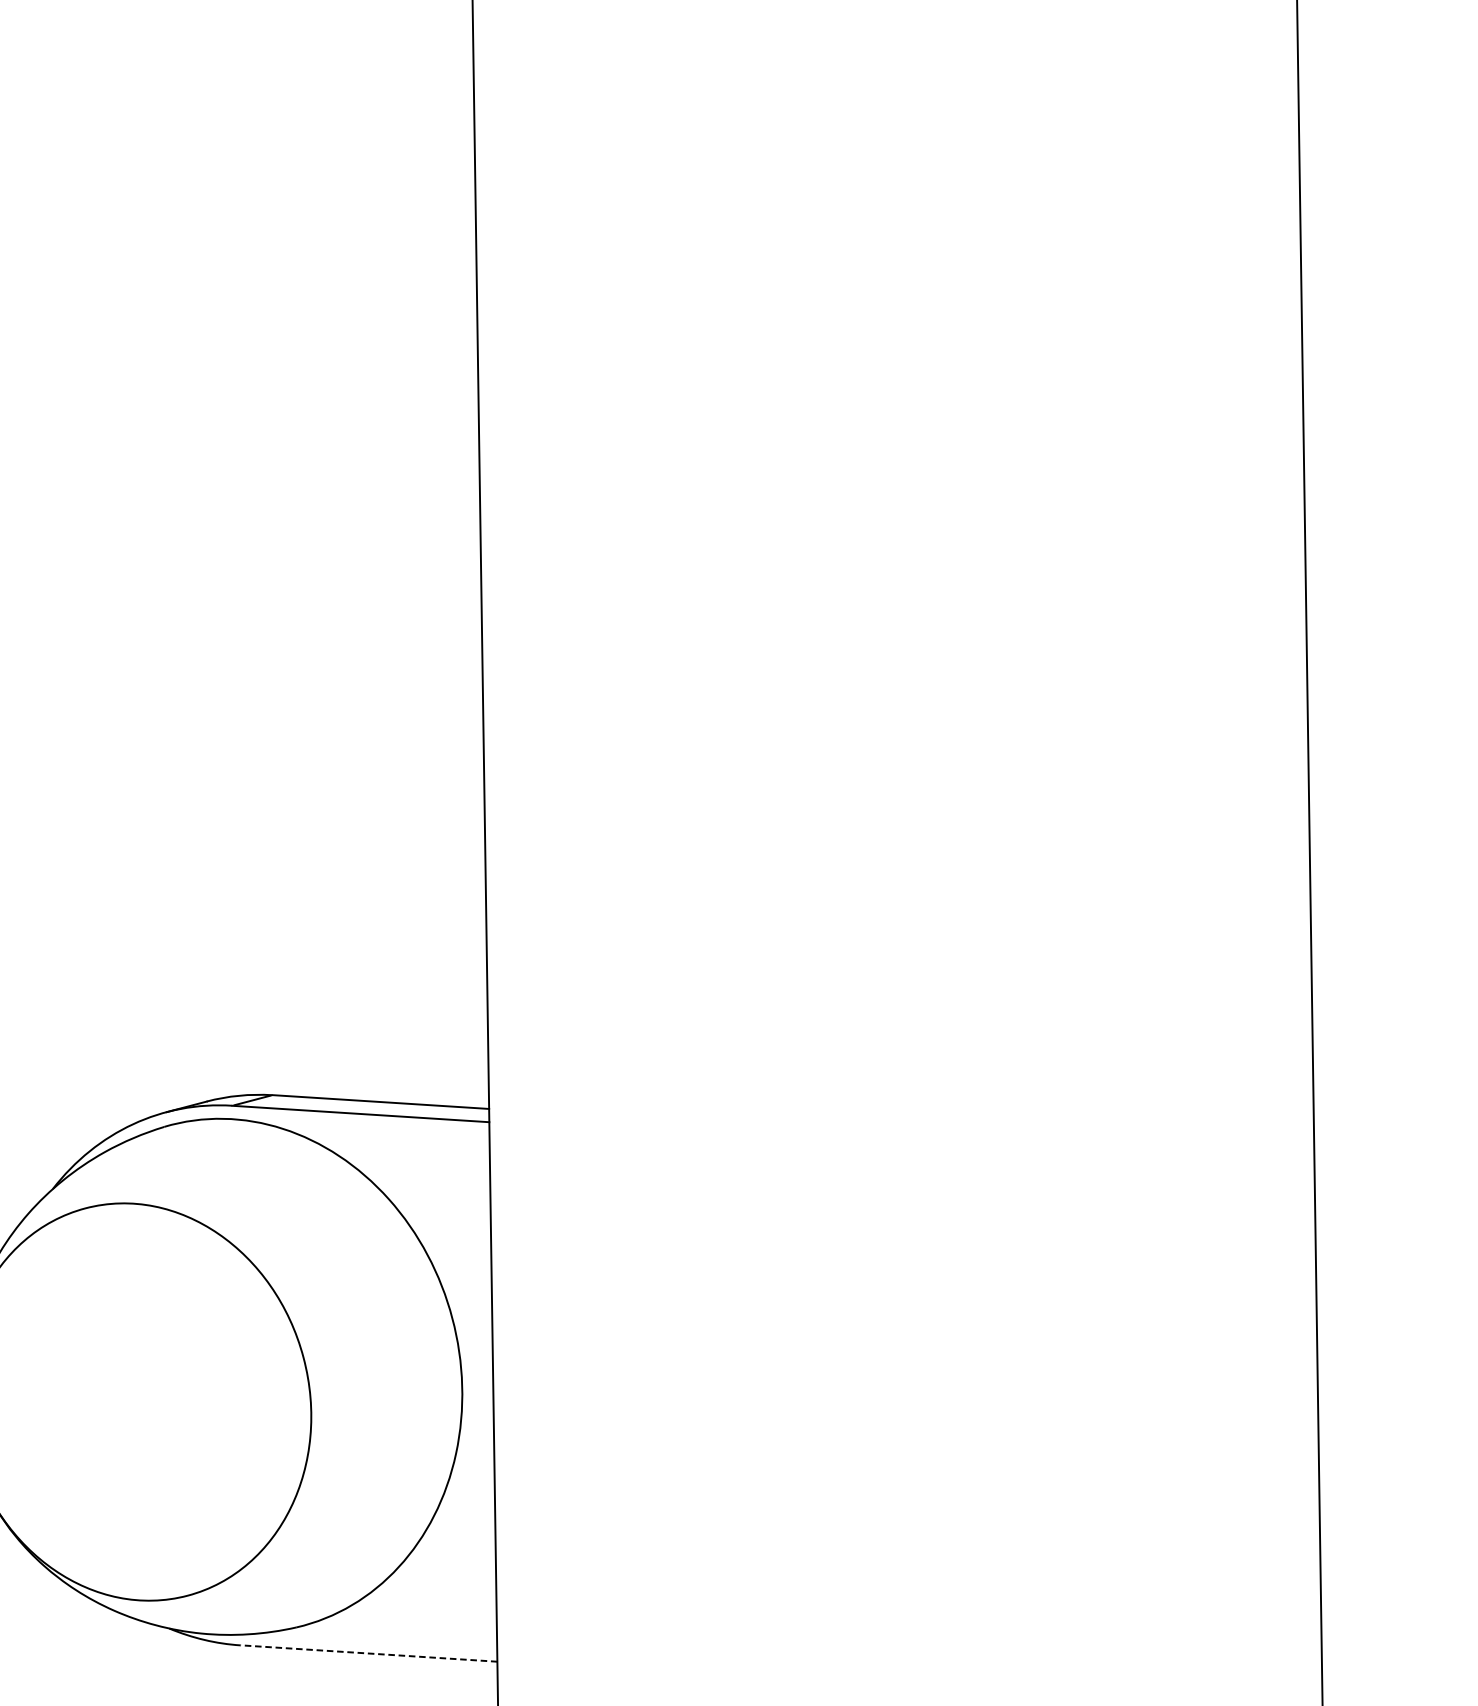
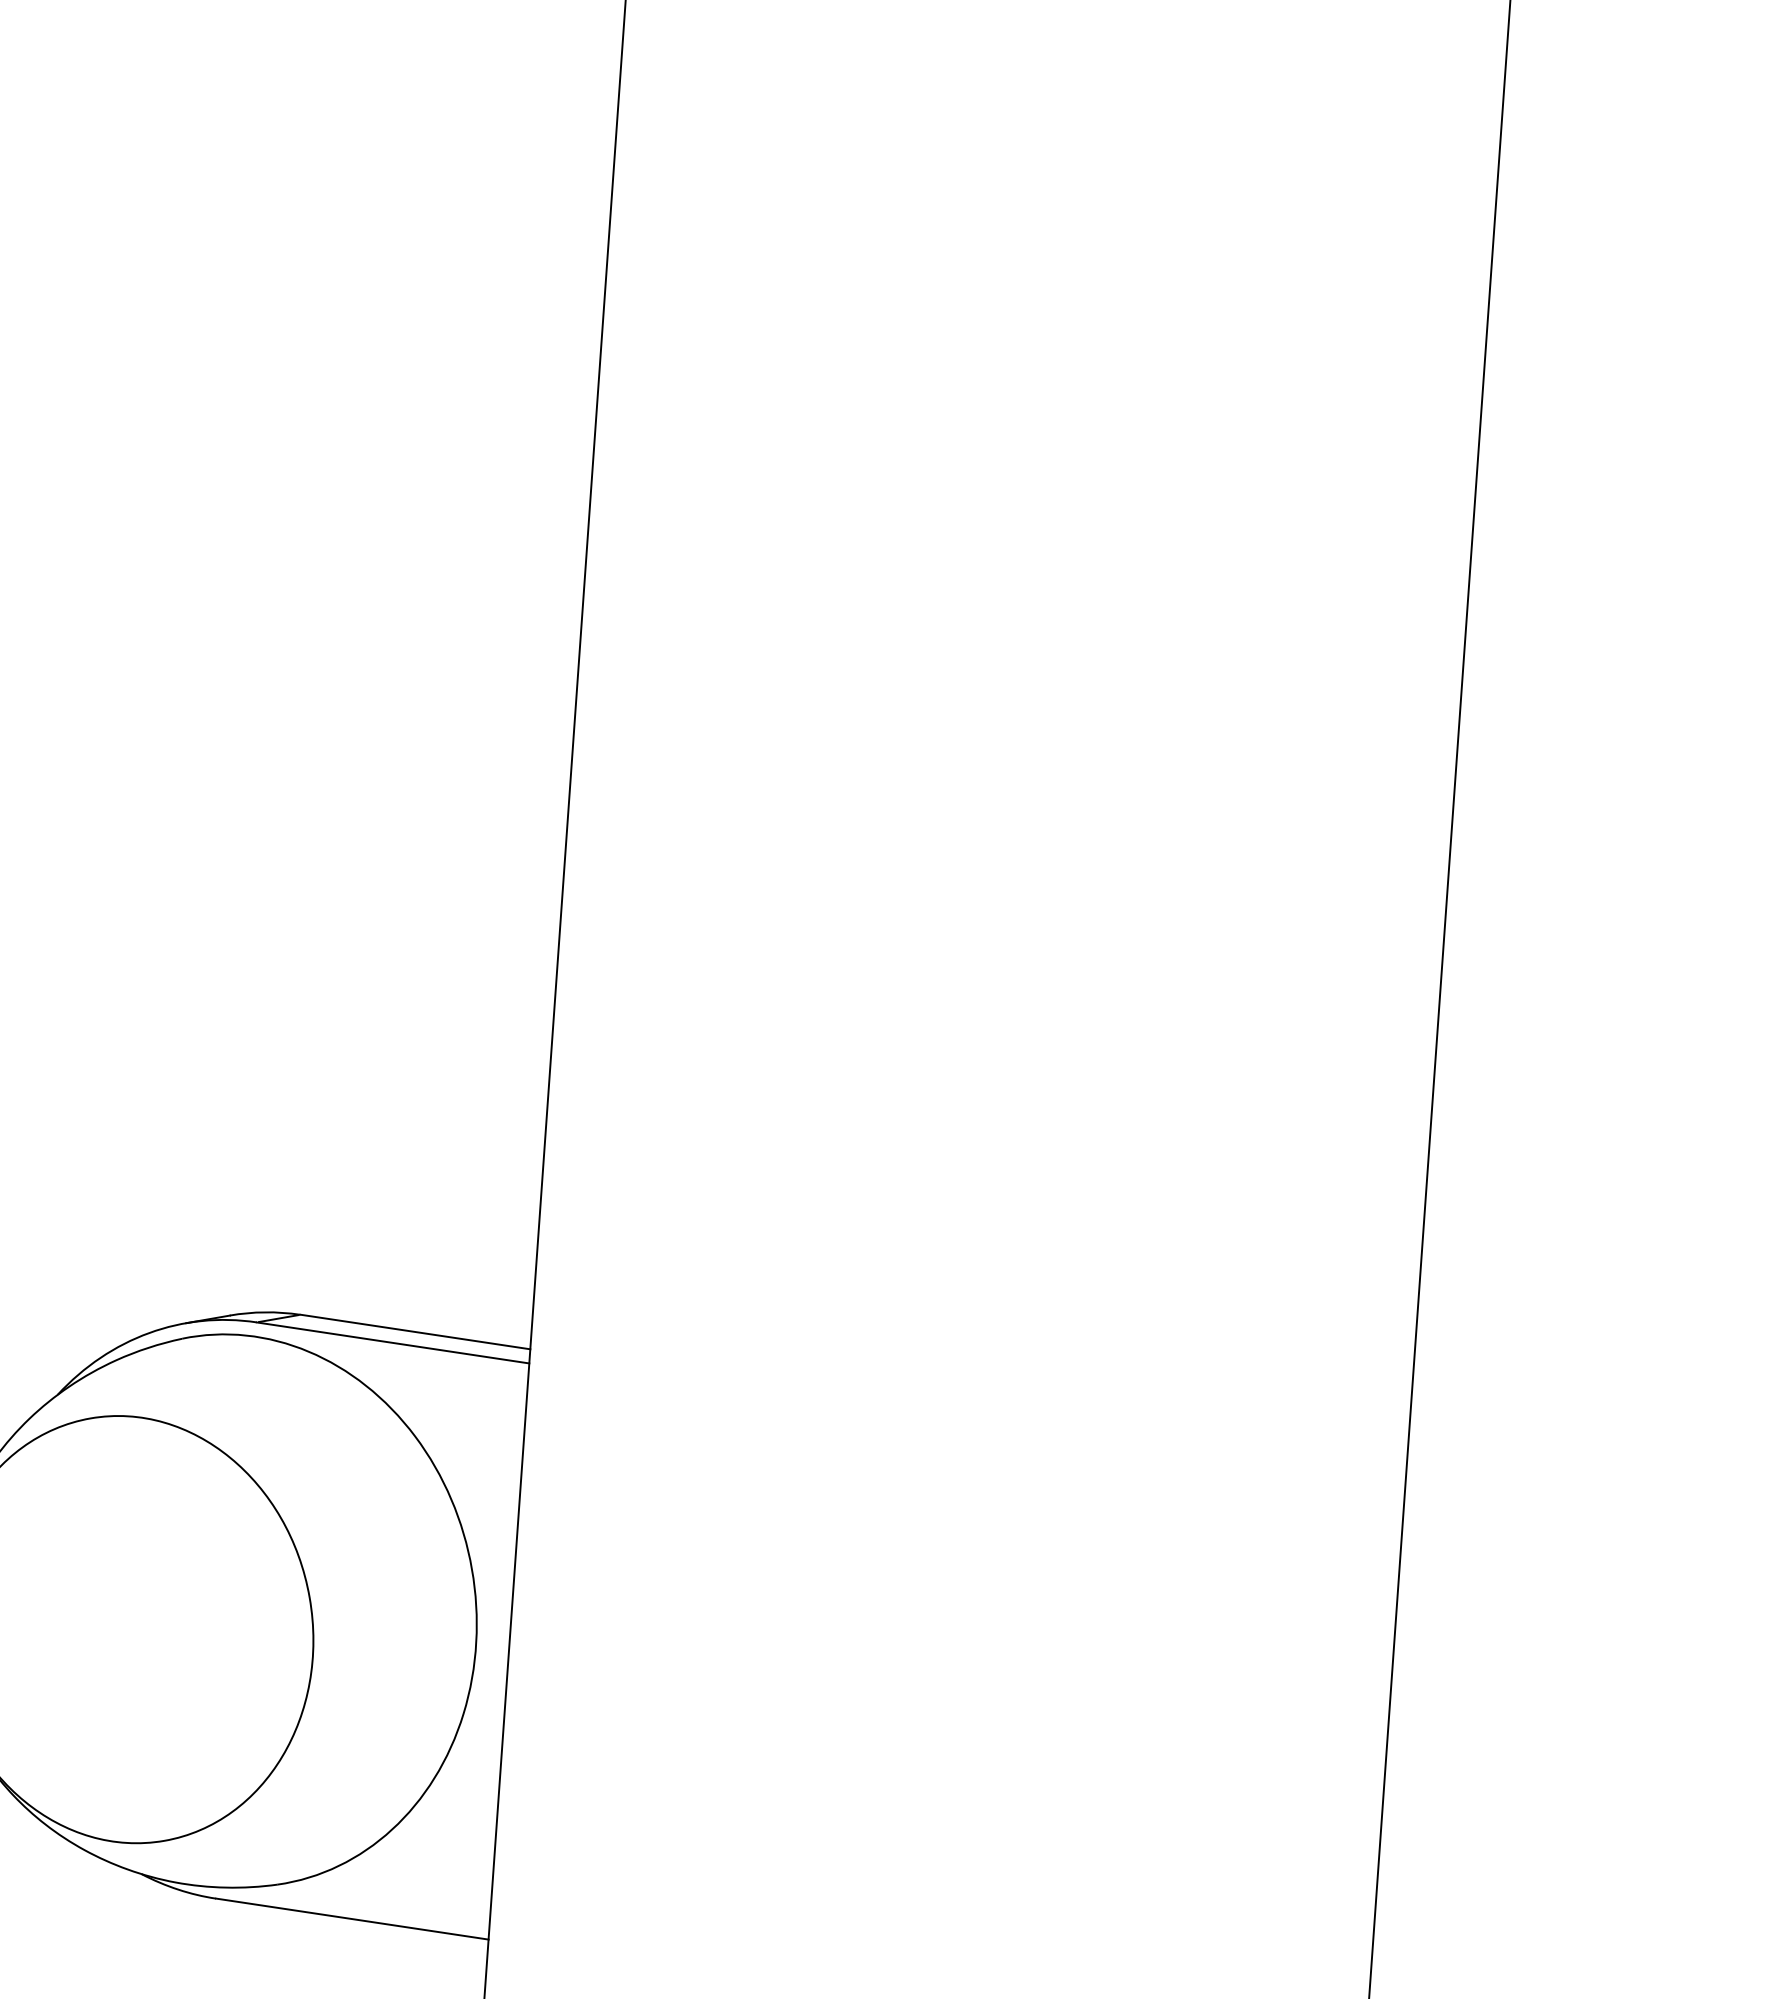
line: (369, 1653) -> (352, 1919), dashed -> solid

